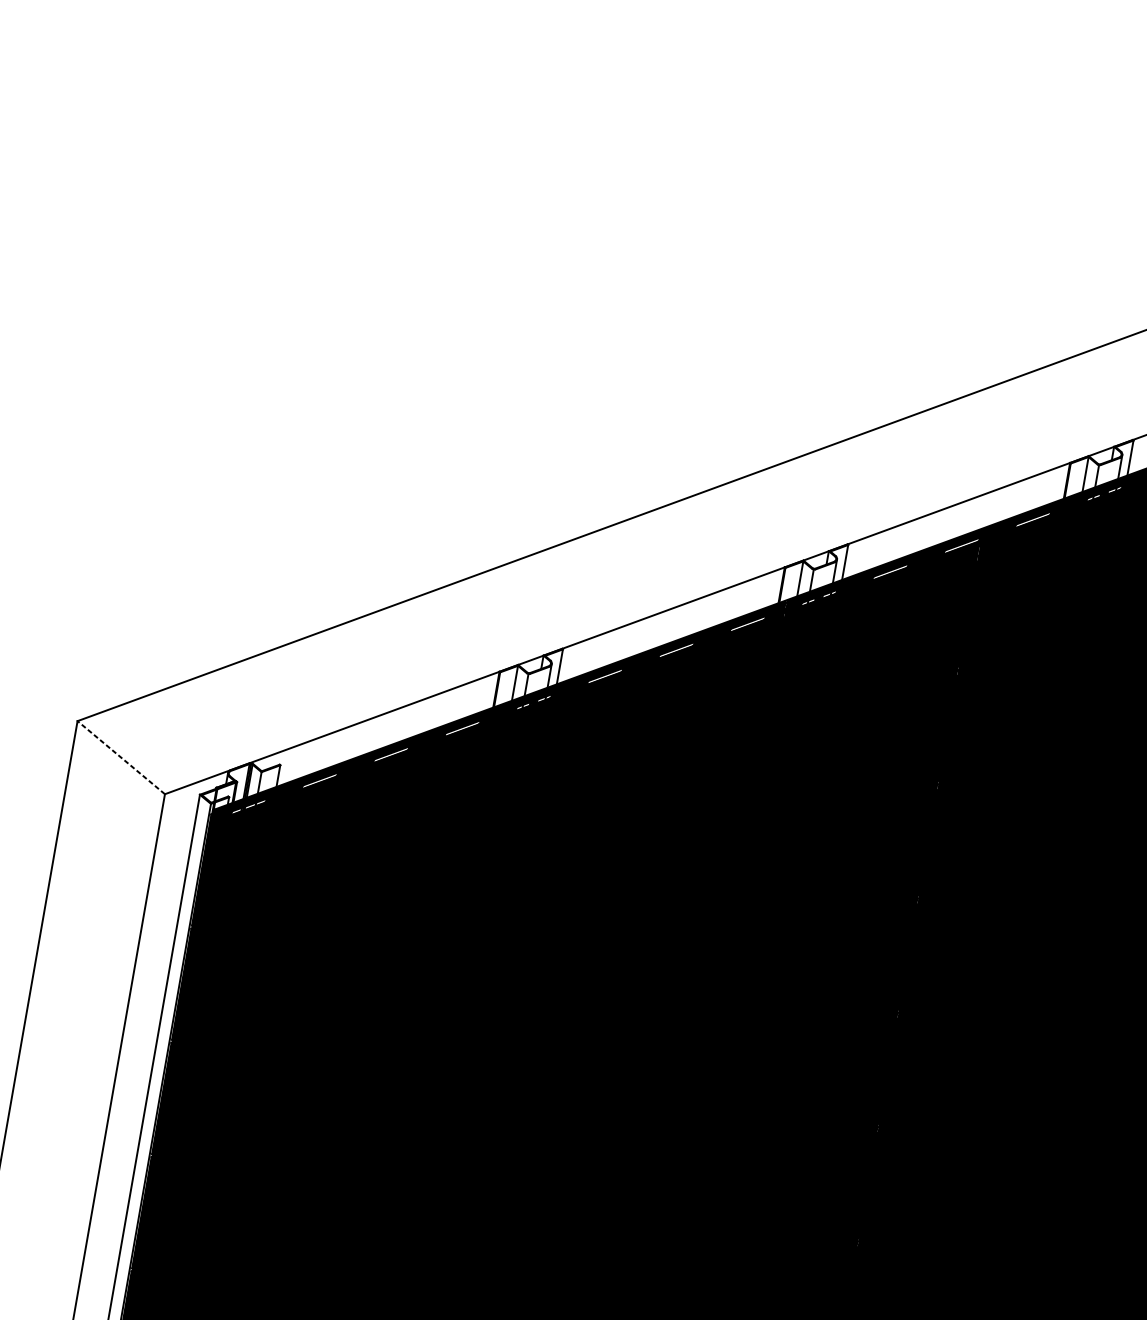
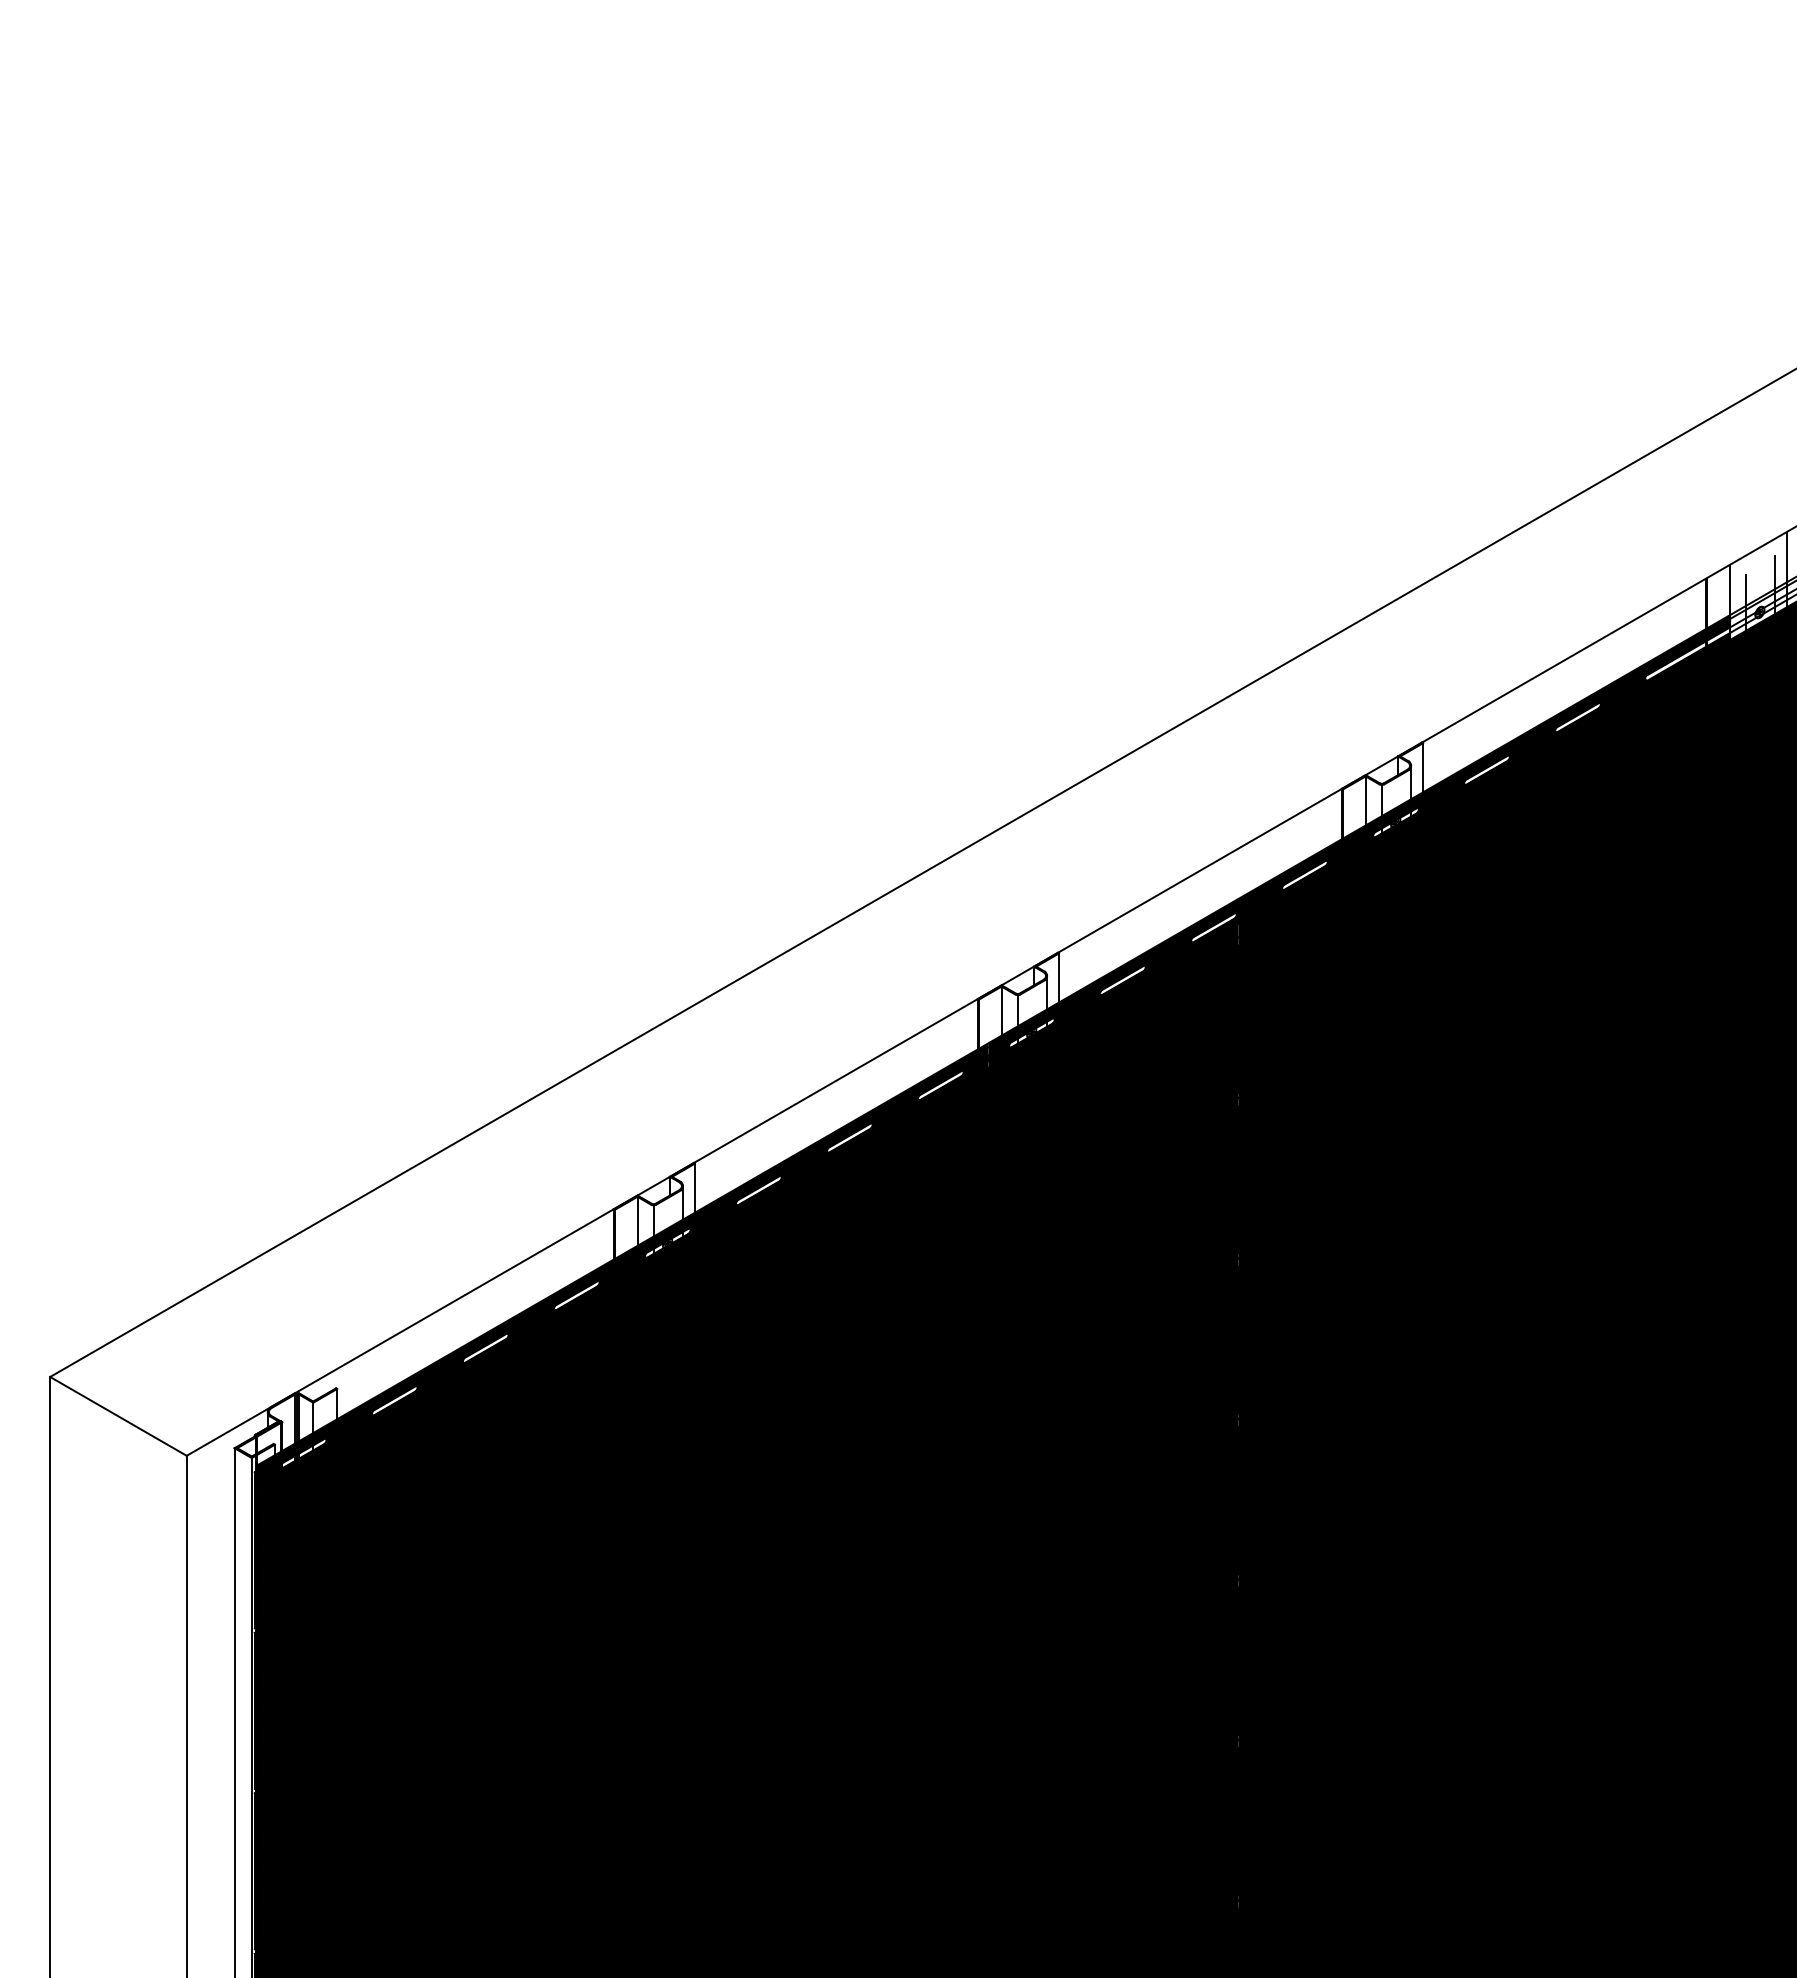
line: (121, 757) -> (118, 1416), dashed -> solid

